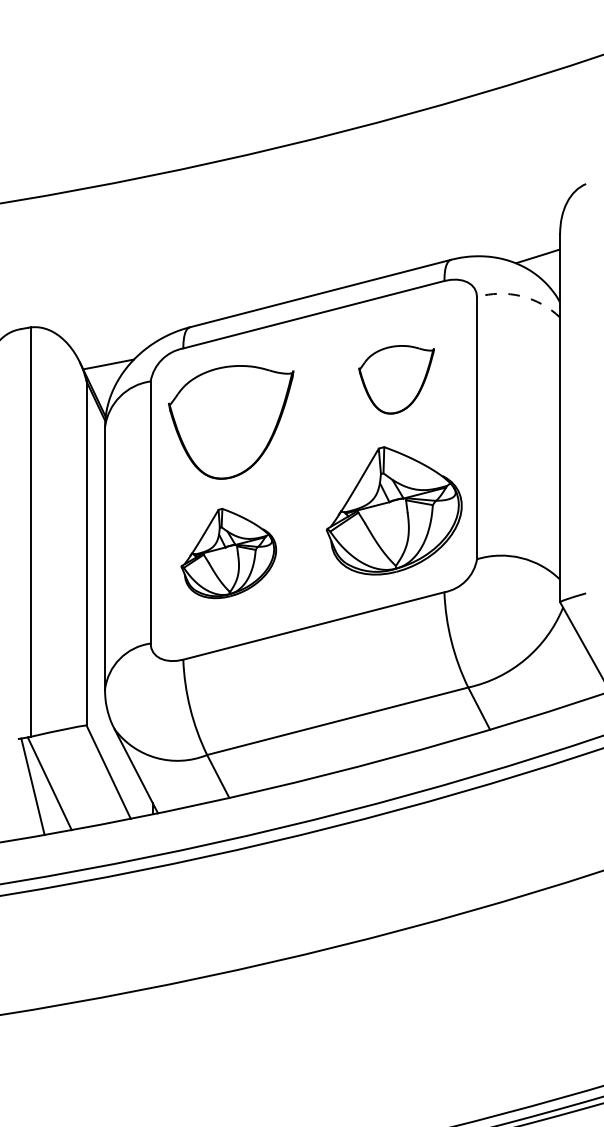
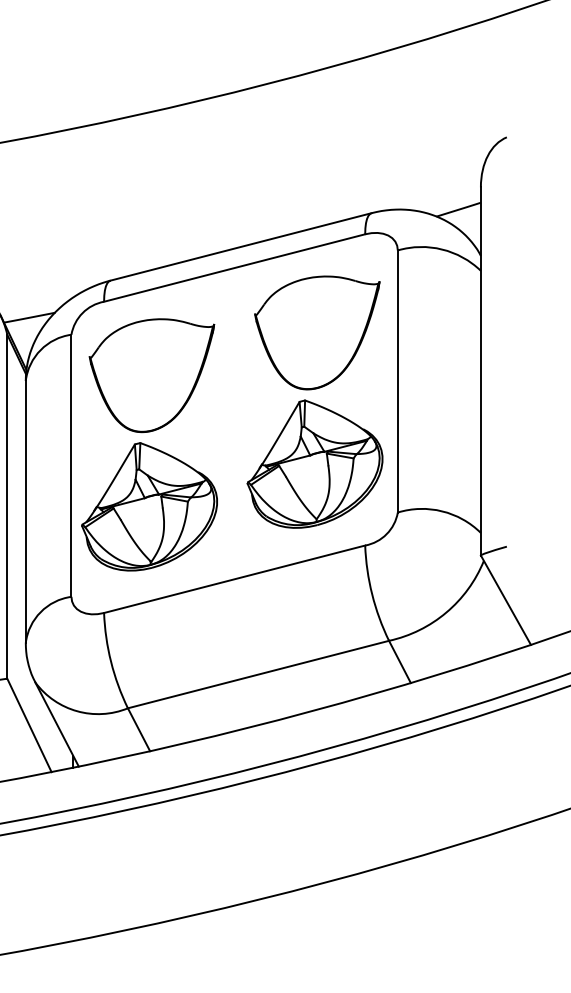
arc: (521, 296) -> (442, 249), dashed -> solid
part: (396, 379) -> (317, 332), size x1.67
part: (228, 553) -> (149, 506), size x1.43

